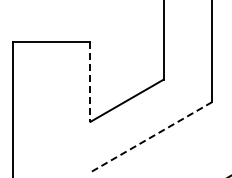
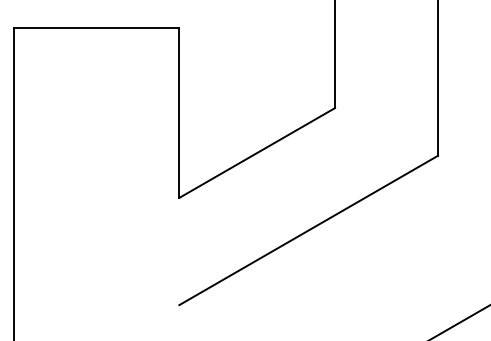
line: (90, 81) -> (179, 112), dashed -> solid
line: (150, 137) -> (306, 231), dashed -> solid

